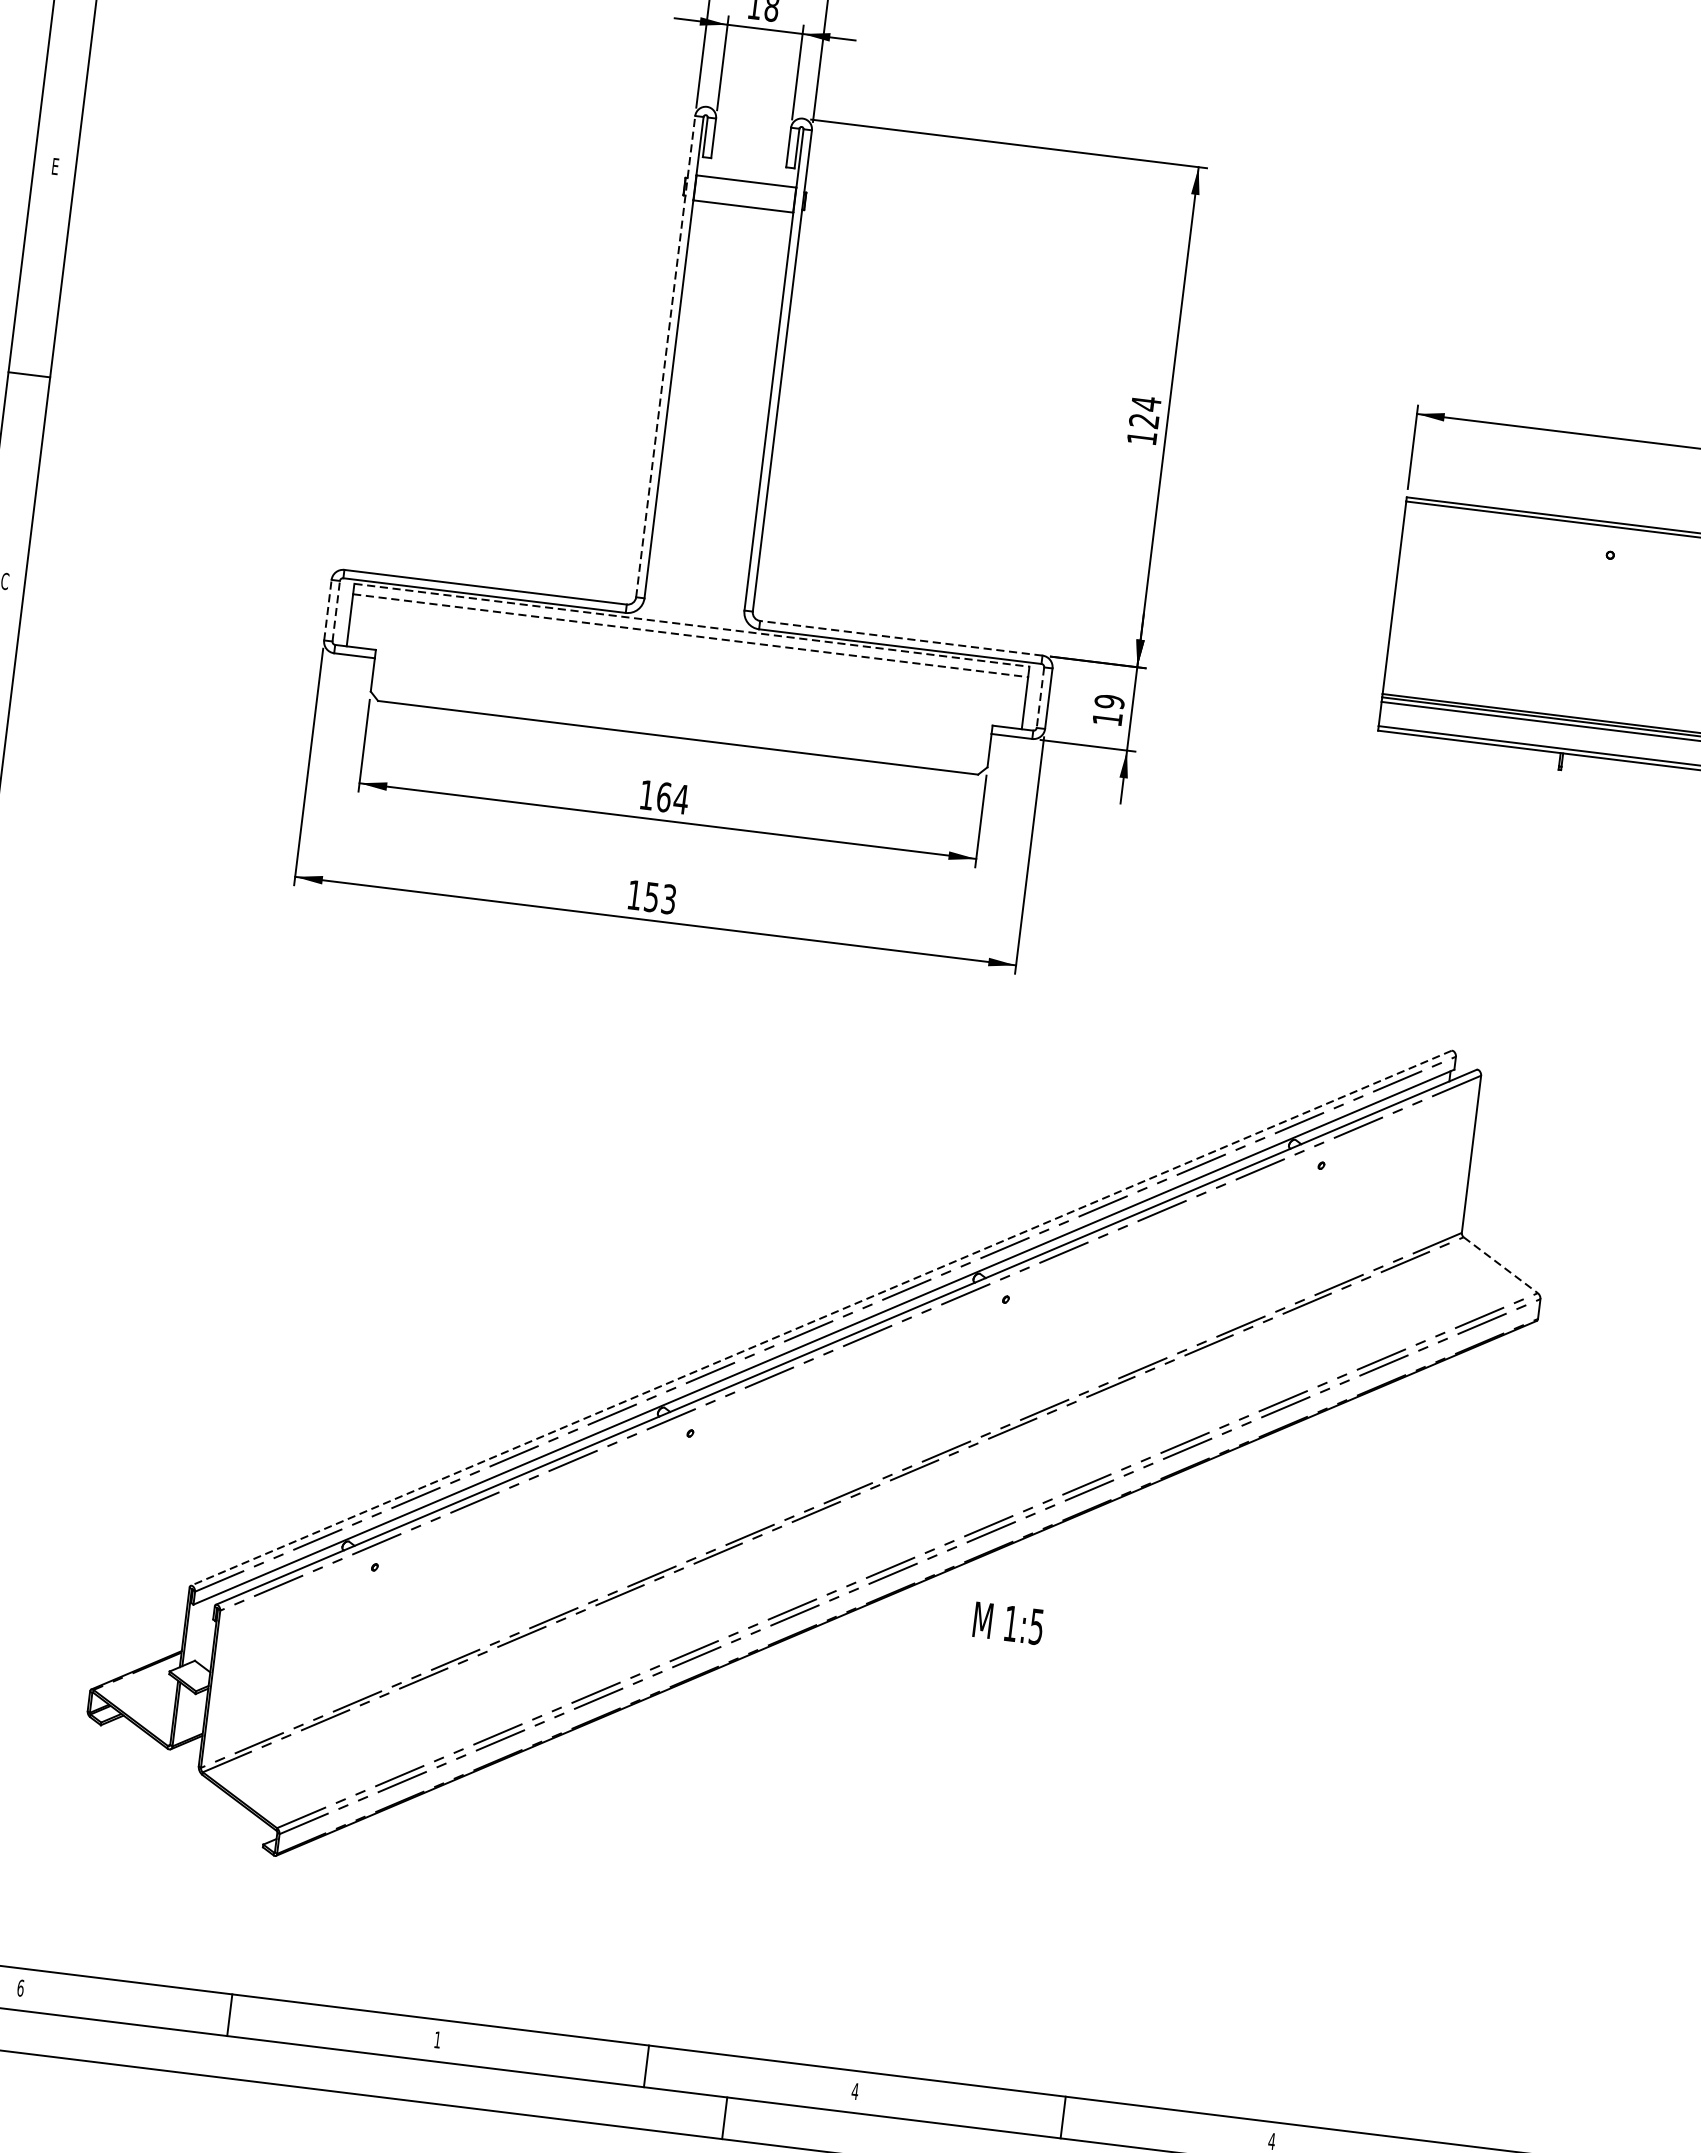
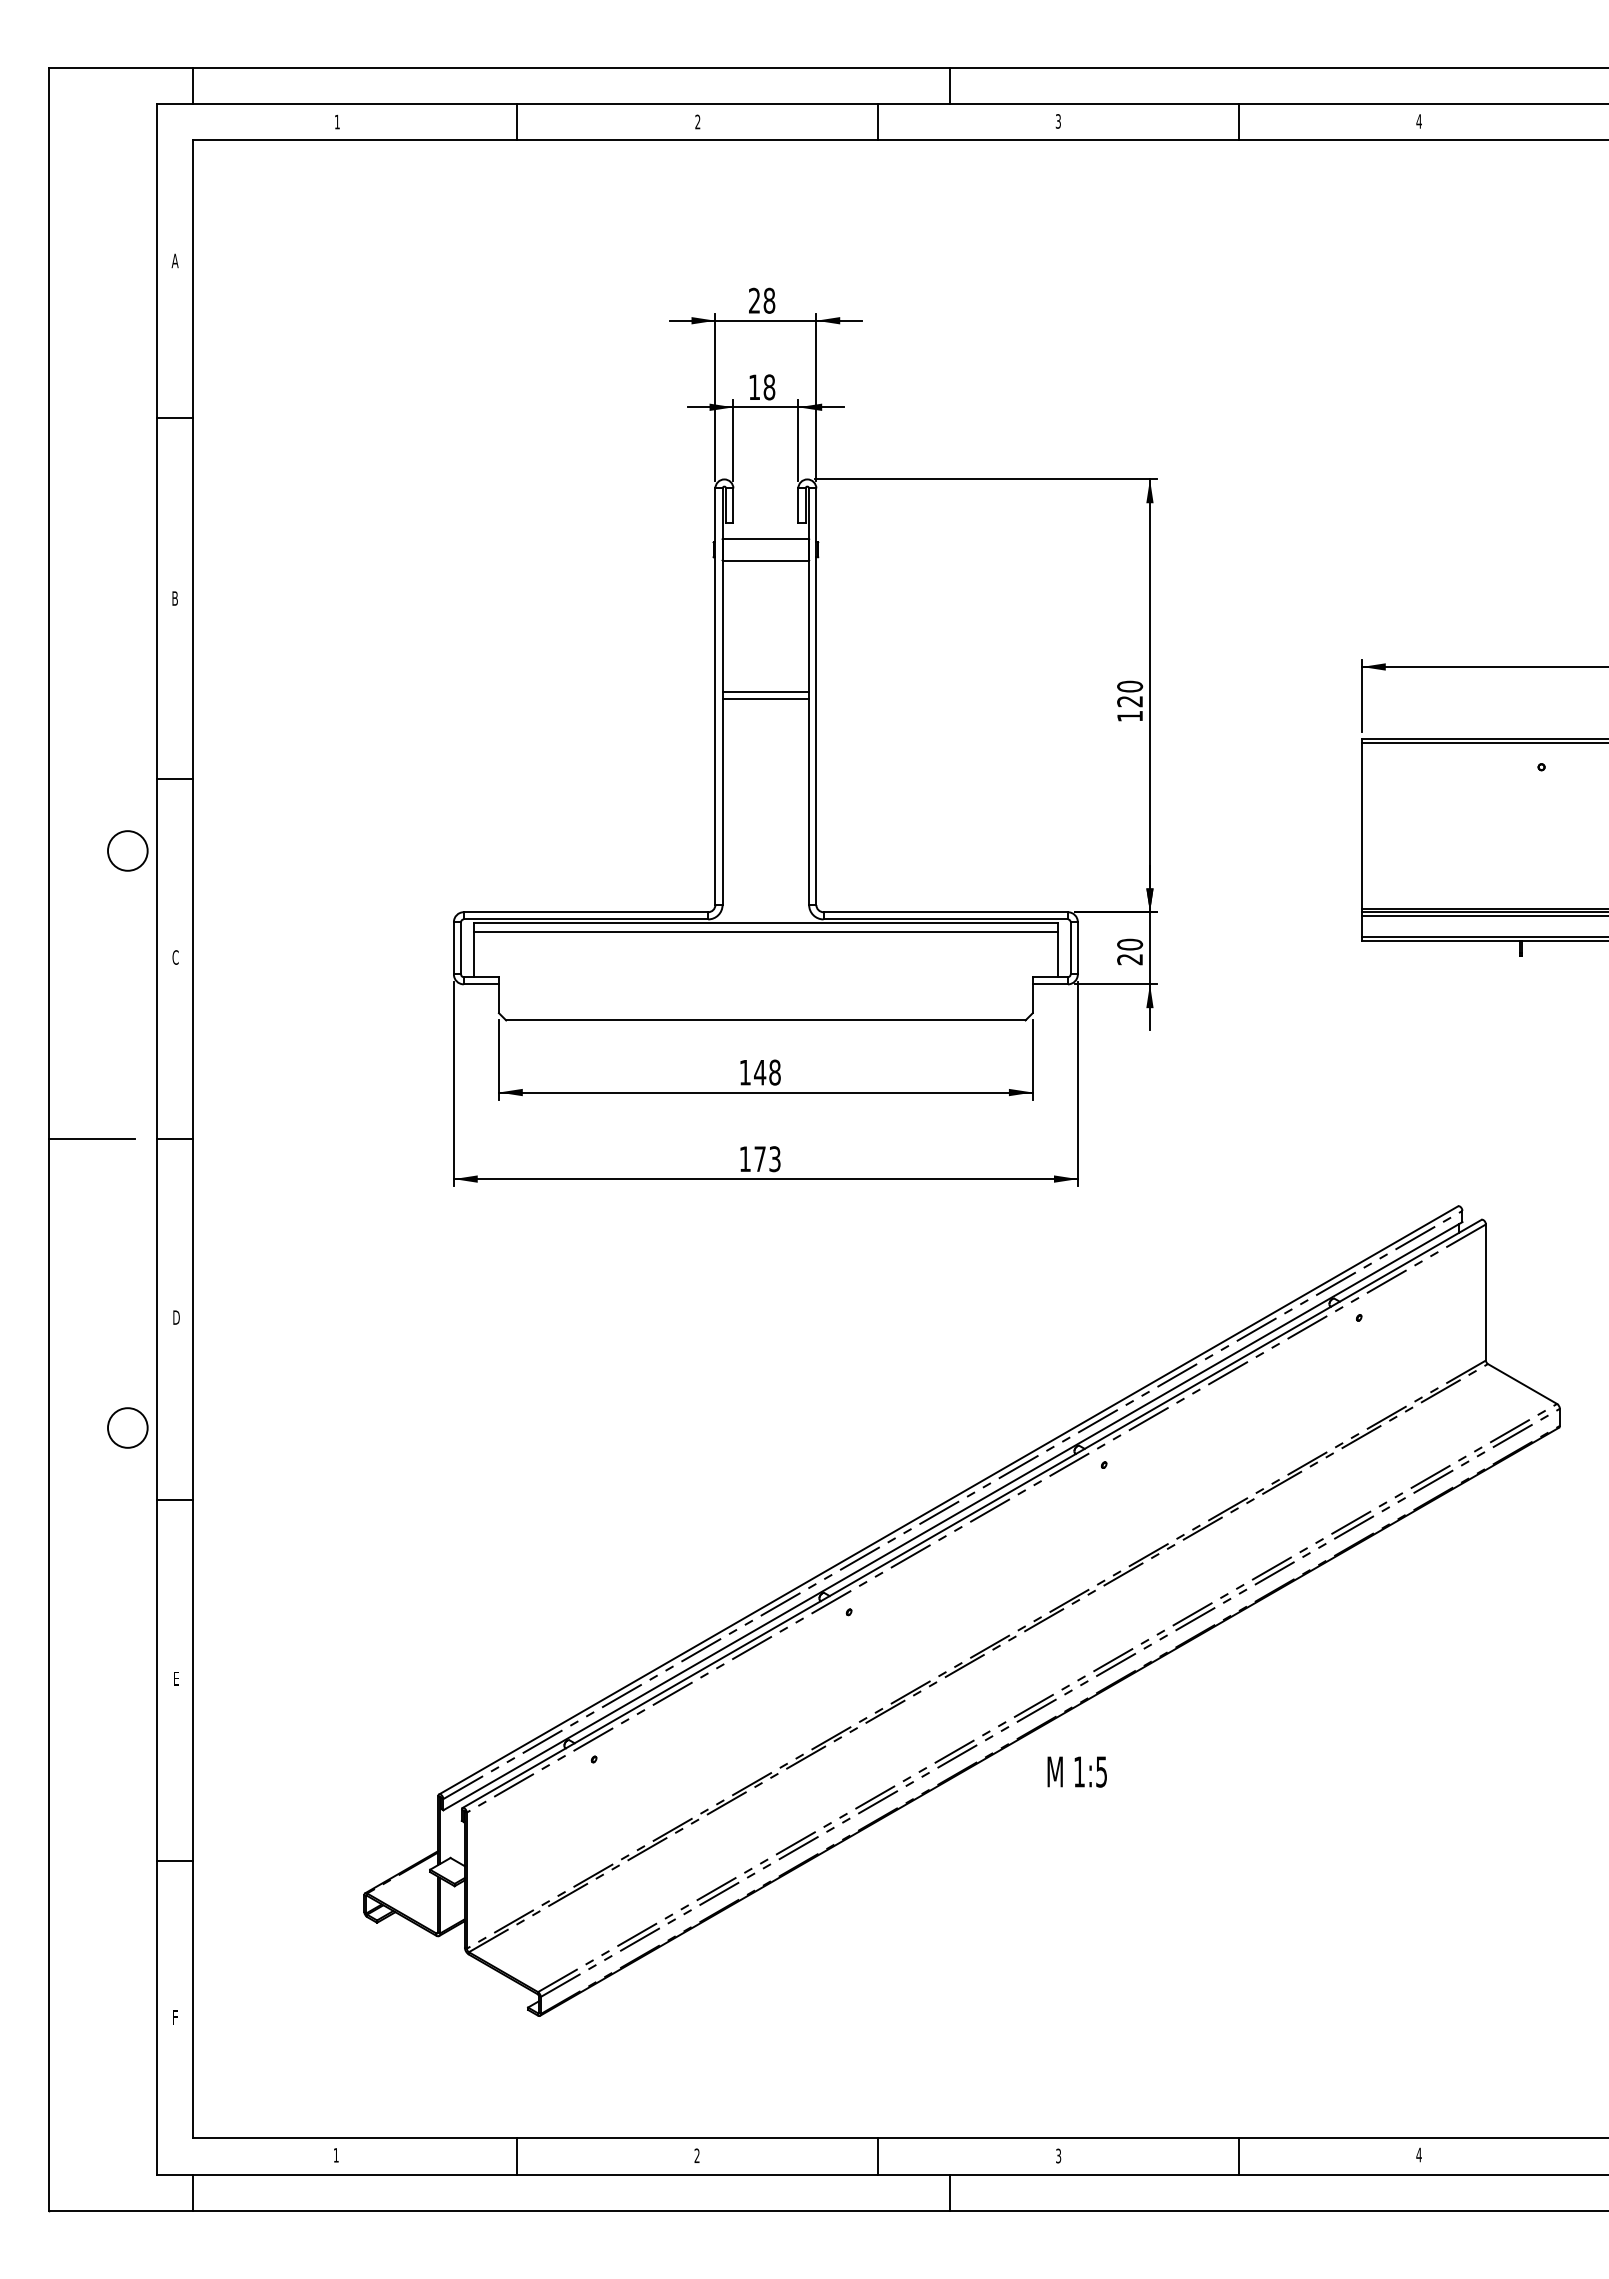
text: (54, 166) -> (174, 598), E -> B
line: (665, 356) -> (715, 696), dashed -> solid
line: (724, 358) -> (765, 692), added
line: (723, 366) -> (765, 699), added
text: (1146, 403) -> (1130, 686), 124 -> 120
line: (327, 609) -> (453, 947), dashed -> solid
line: (336, 610) -> (461, 947), dashed -> solid
line: (692, 625) -> (766, 923), dashed -> solid
line: (691, 636) -> (766, 932), dashed -> solid
line: (900, 638) -> (945, 912), dashed -> solid
line: (1040, 697) -> (1070, 948), dashed -> solid
text: (1109, 709) -> (1130, 951), 19 -> 20
text: (672, 798) -> (767, 1072), 164 -> 148
text: (651, 897) -> (759, 1159), 153 -> 173
line: (1500, 1265) -> (1522, 1384), dashed -> solid
line: (821, 1318) -> (948, 1500), dashed -> solid
text: (1007, 1622) -> (1076, 1771), moved
text: (19, 1988) -> (335, 2155), 6 -> 1
text: (436, 2039) -> (696, 2155), 1 -> 2
text: (855, 2090) -> (1058, 2155), 4 -> 3

